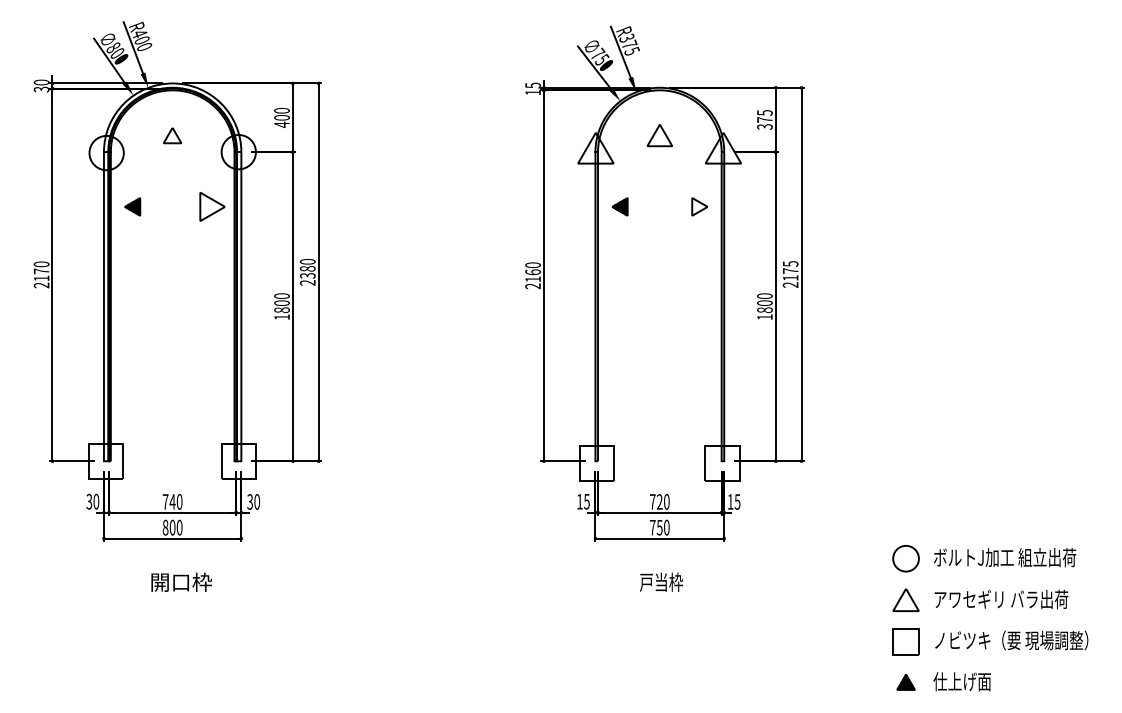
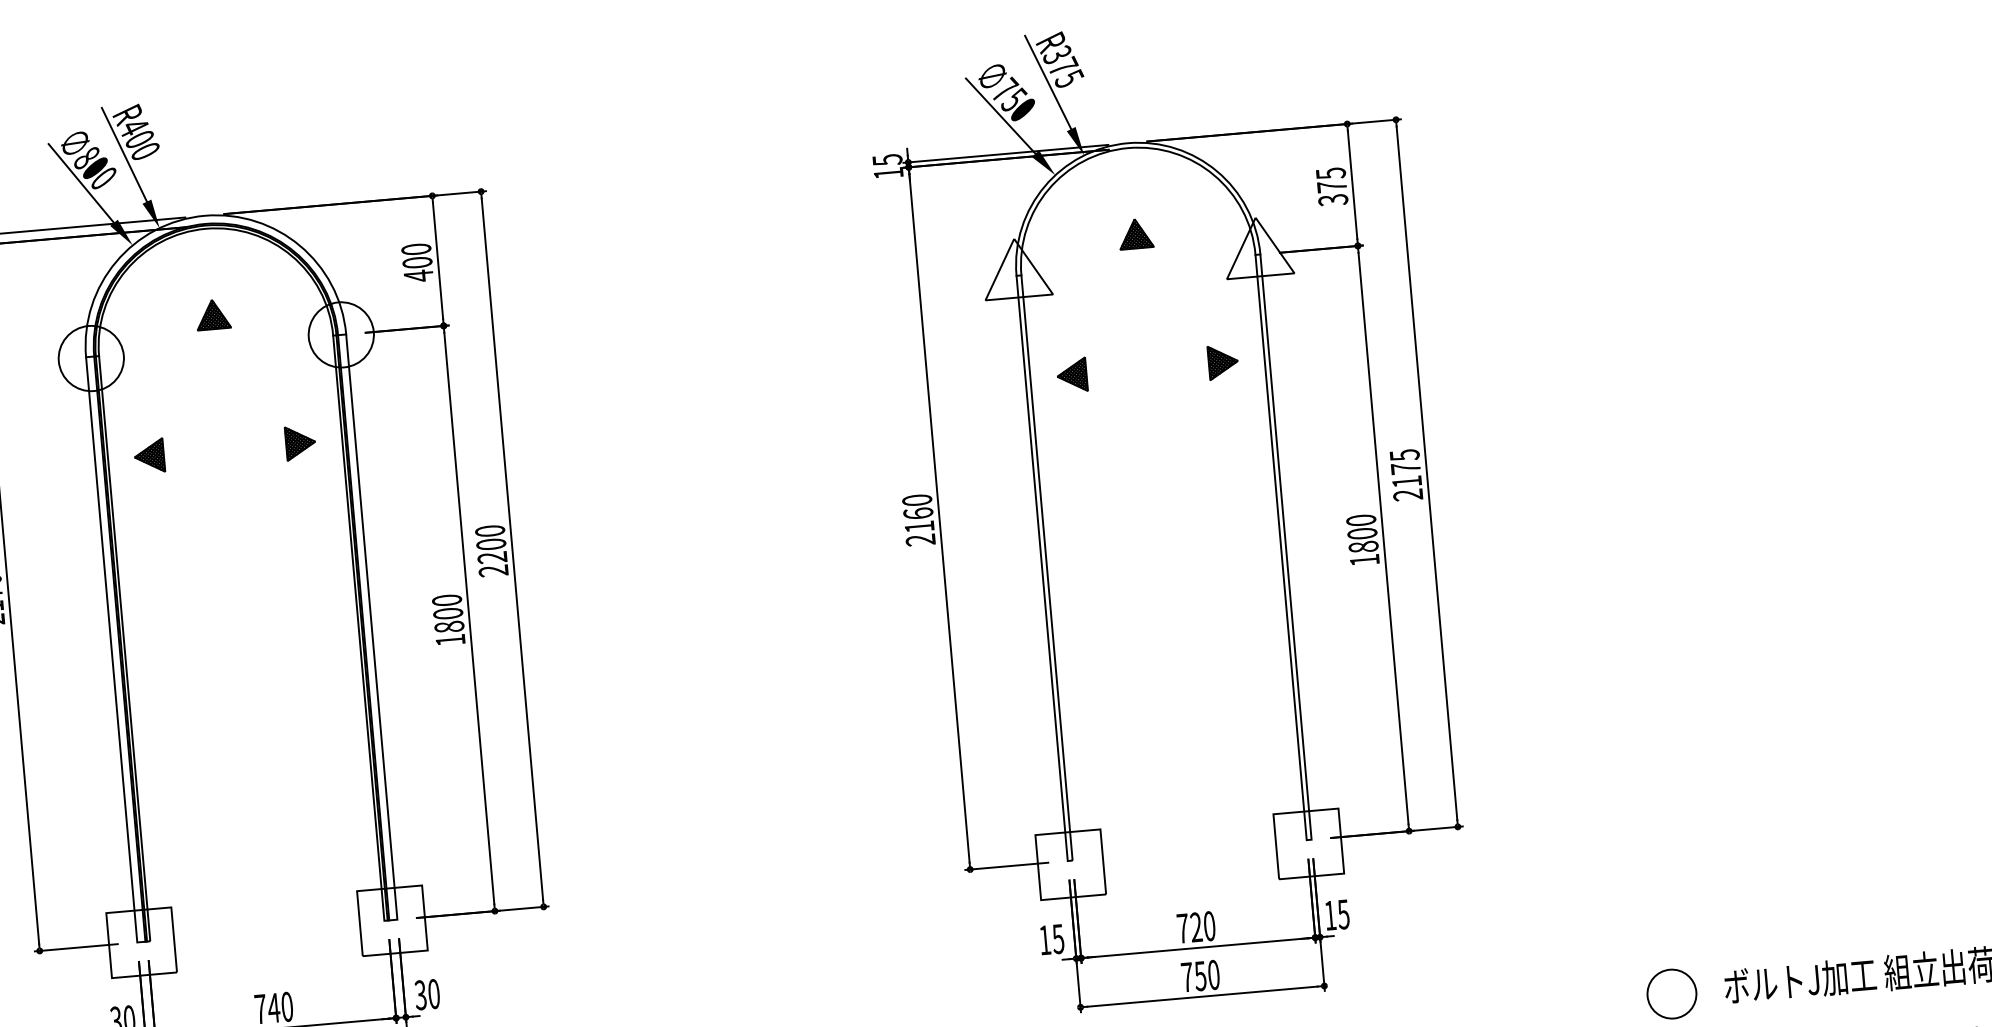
hatch: (172, 135) -> (213, 314), added
part: (659, 135) -> (1135, 233), size x0.71
part: (212, 206) -> (300, 442), size x0.62
hatch: (699, 206) -> (1222, 361), added
text: (307, 272) -> (491, 551), 2380 -> 2200

